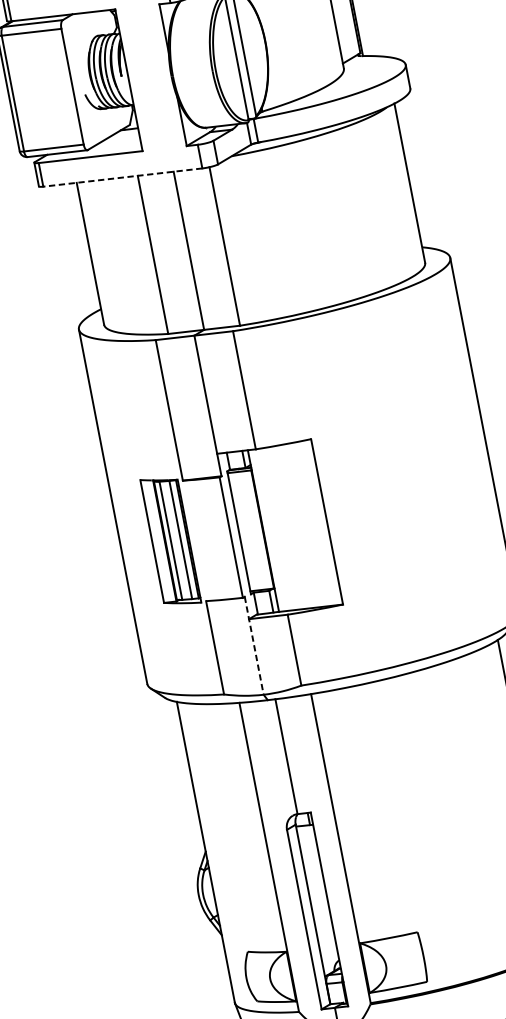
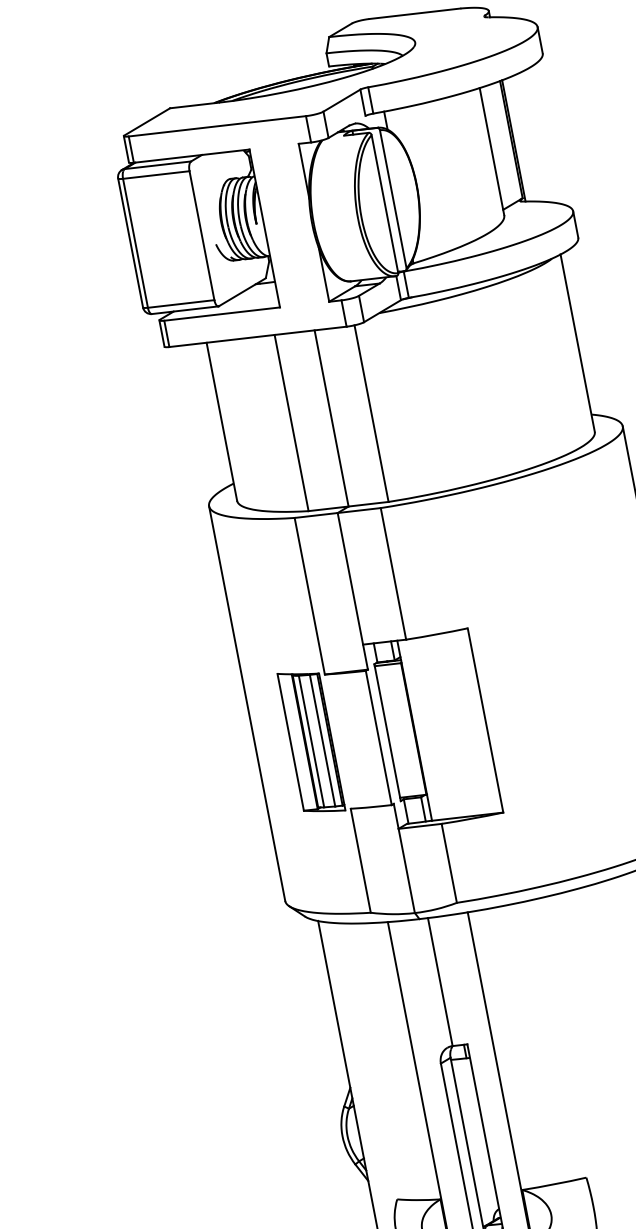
line: (122, 177) -> (257, 336), dashed -> solid
line: (254, 645) -> (404, 858), dashed -> solid

